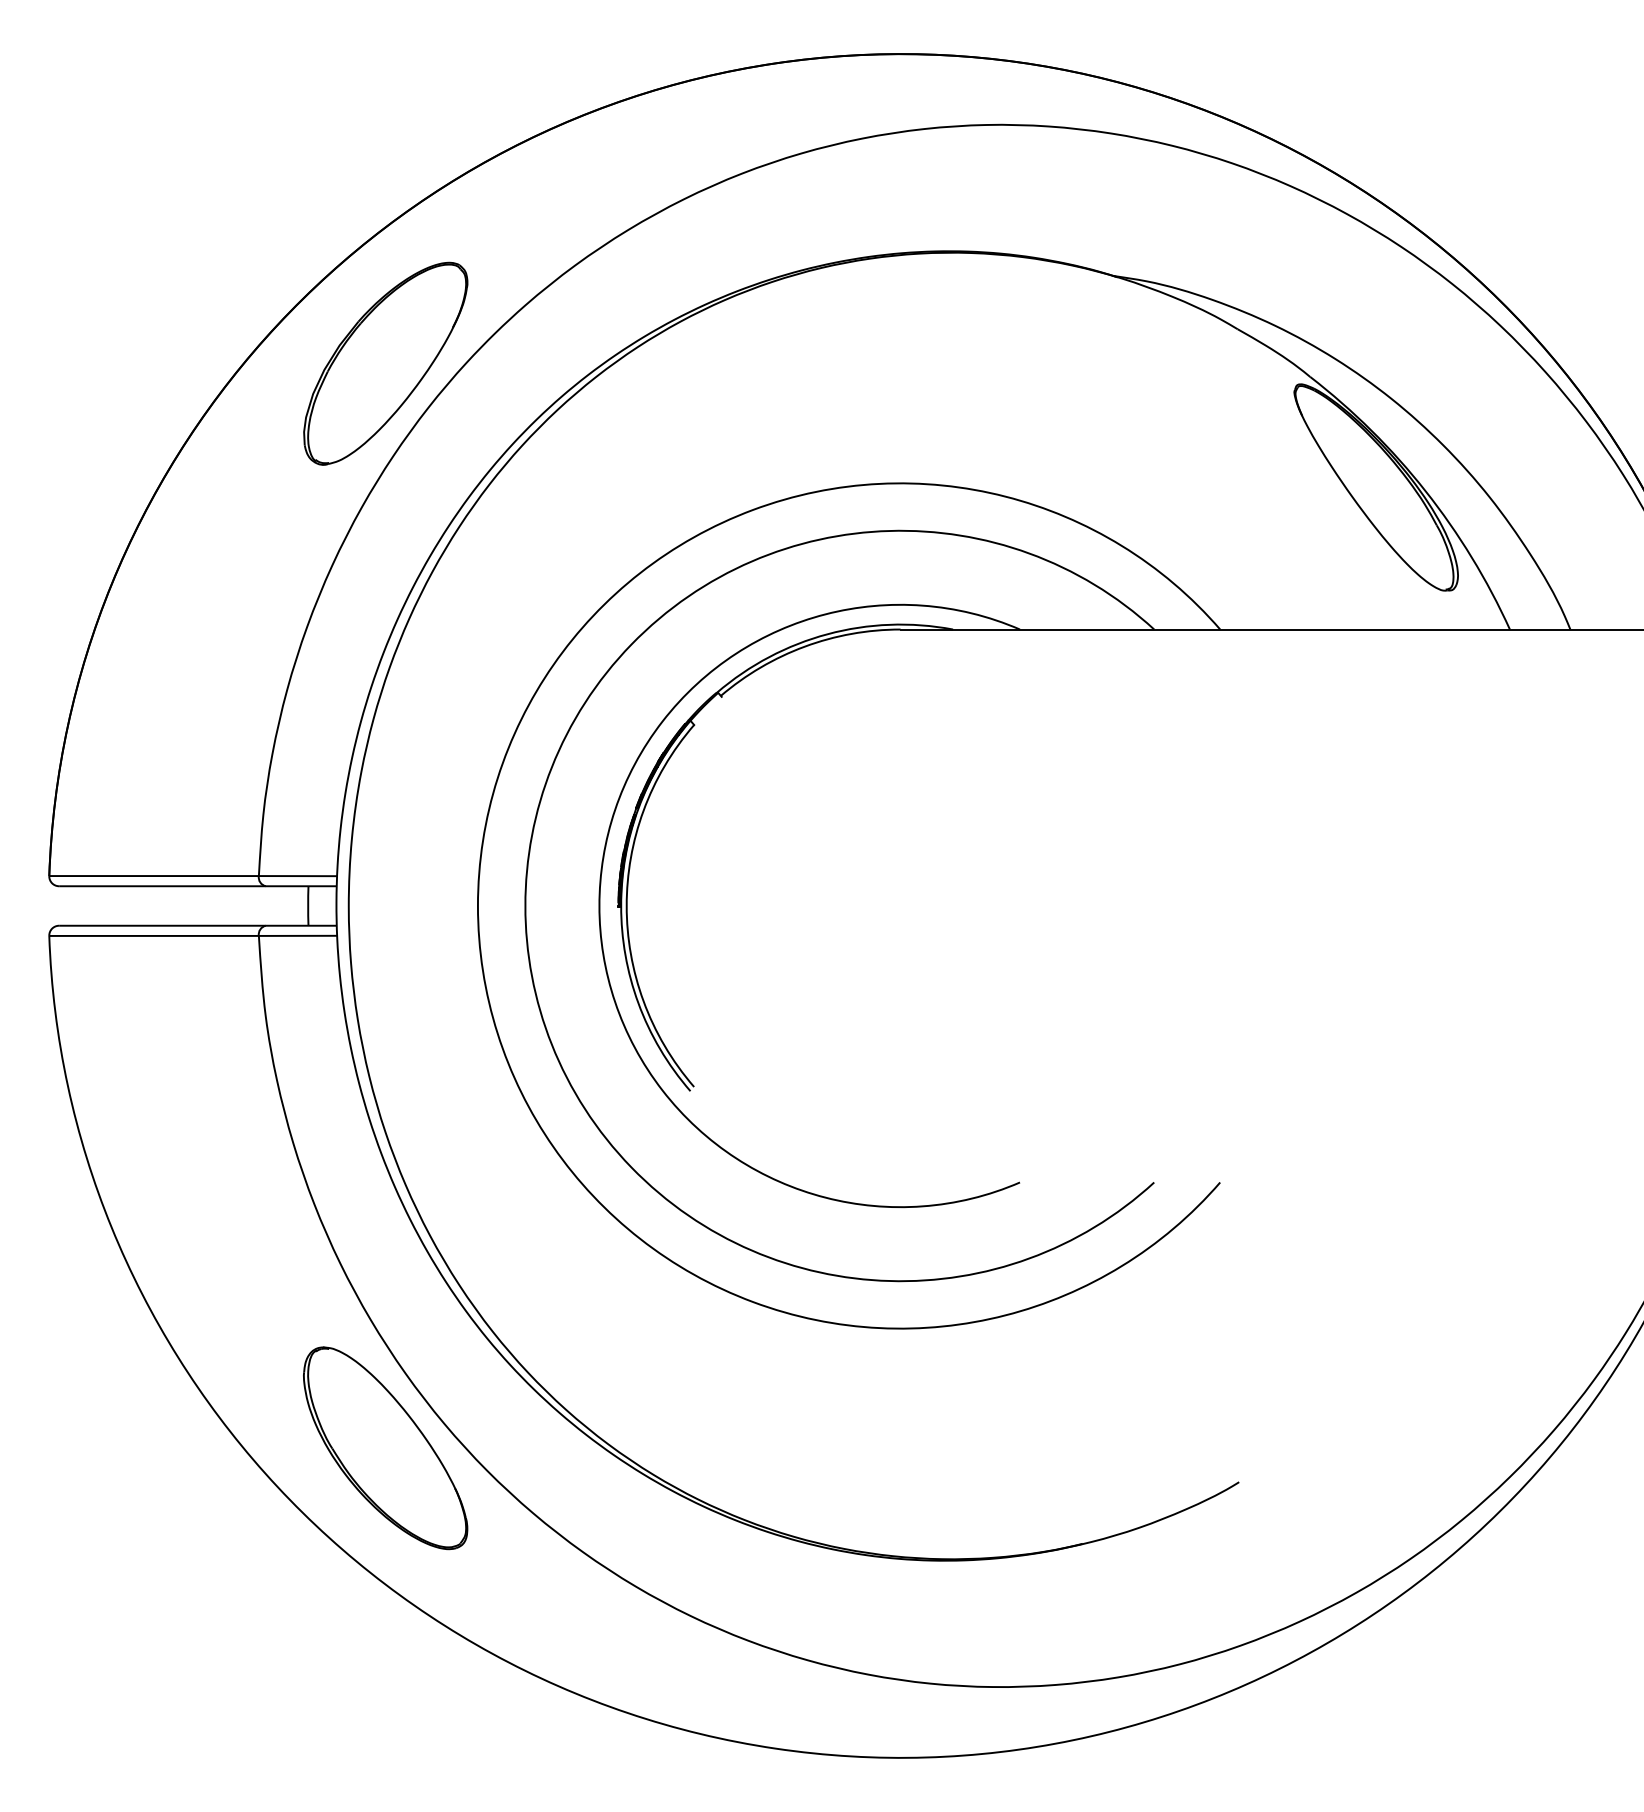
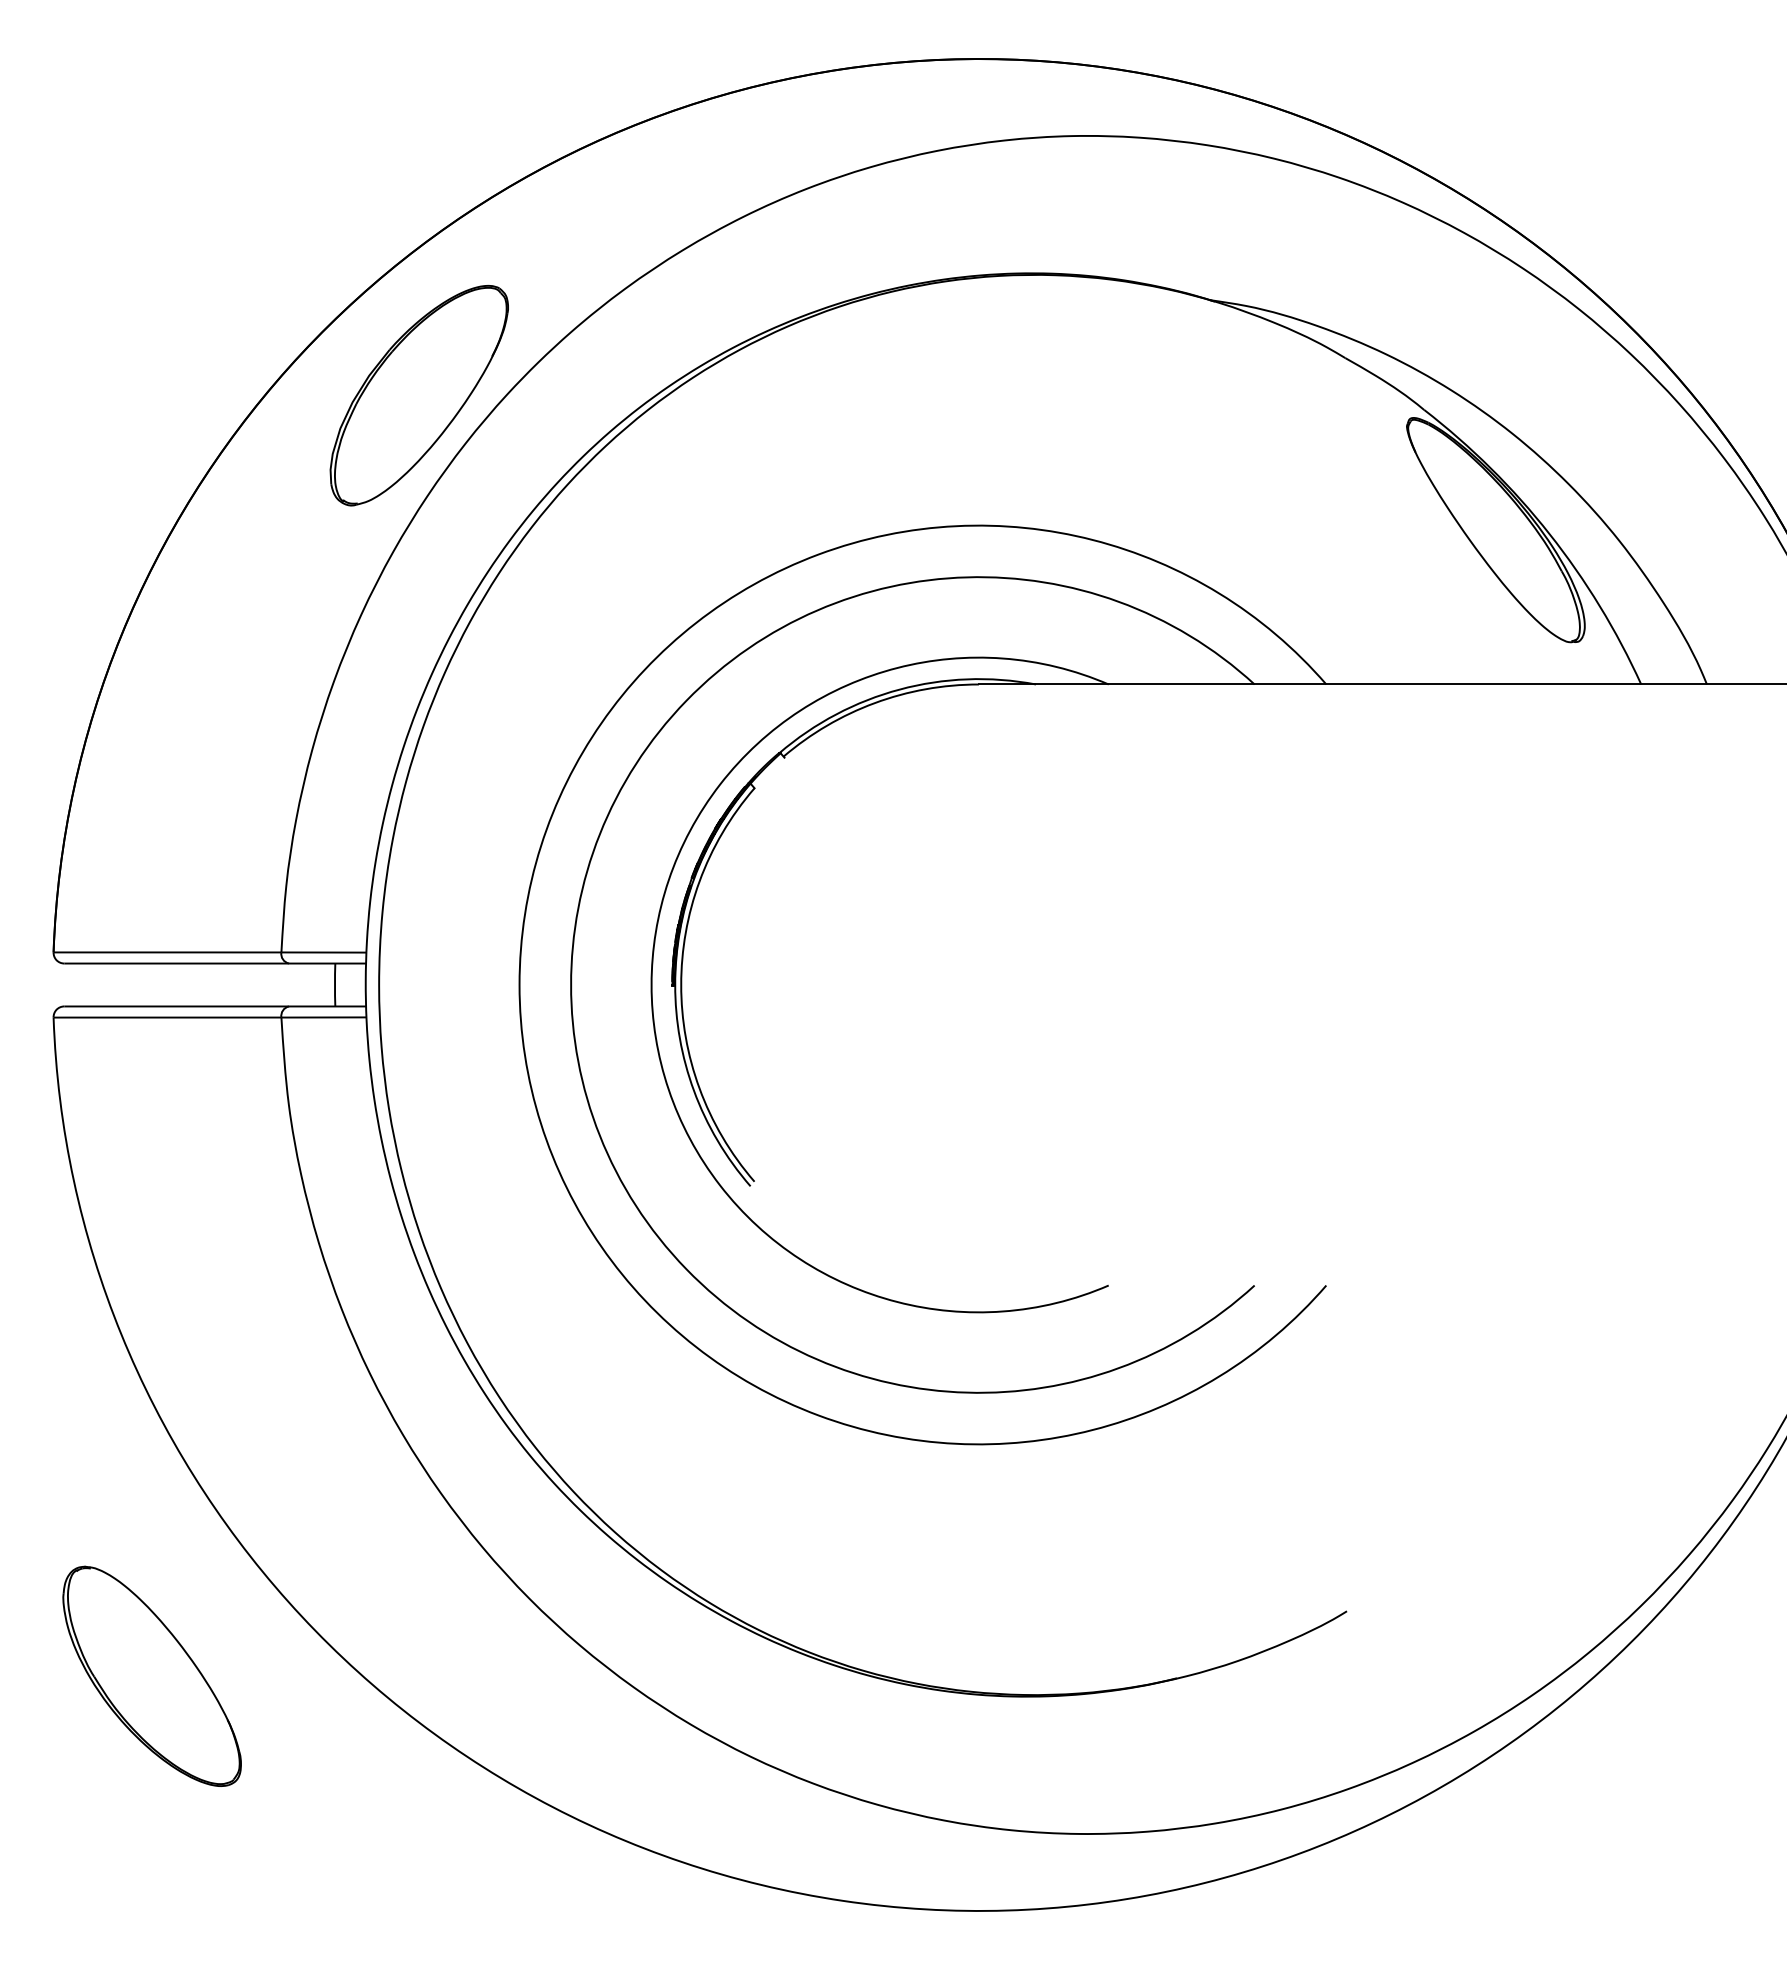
part: (385, 1447) -> (151, 1675), moved

